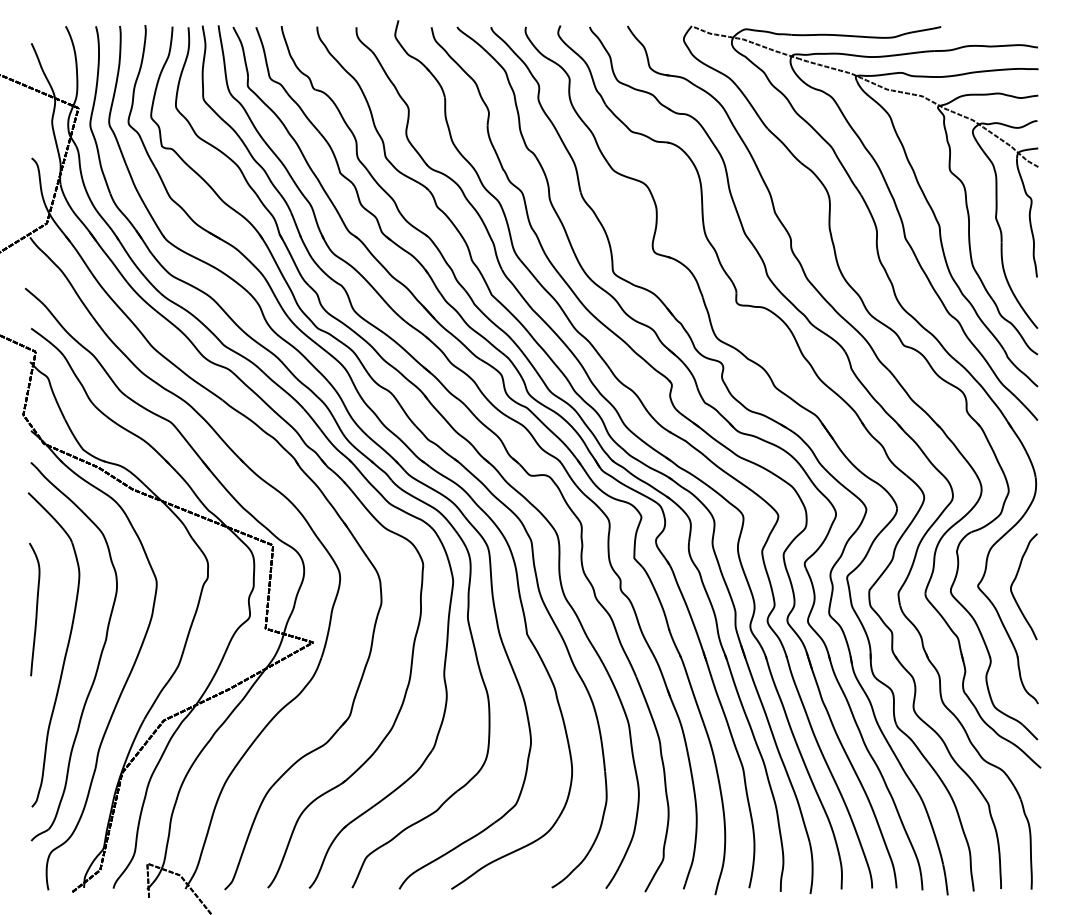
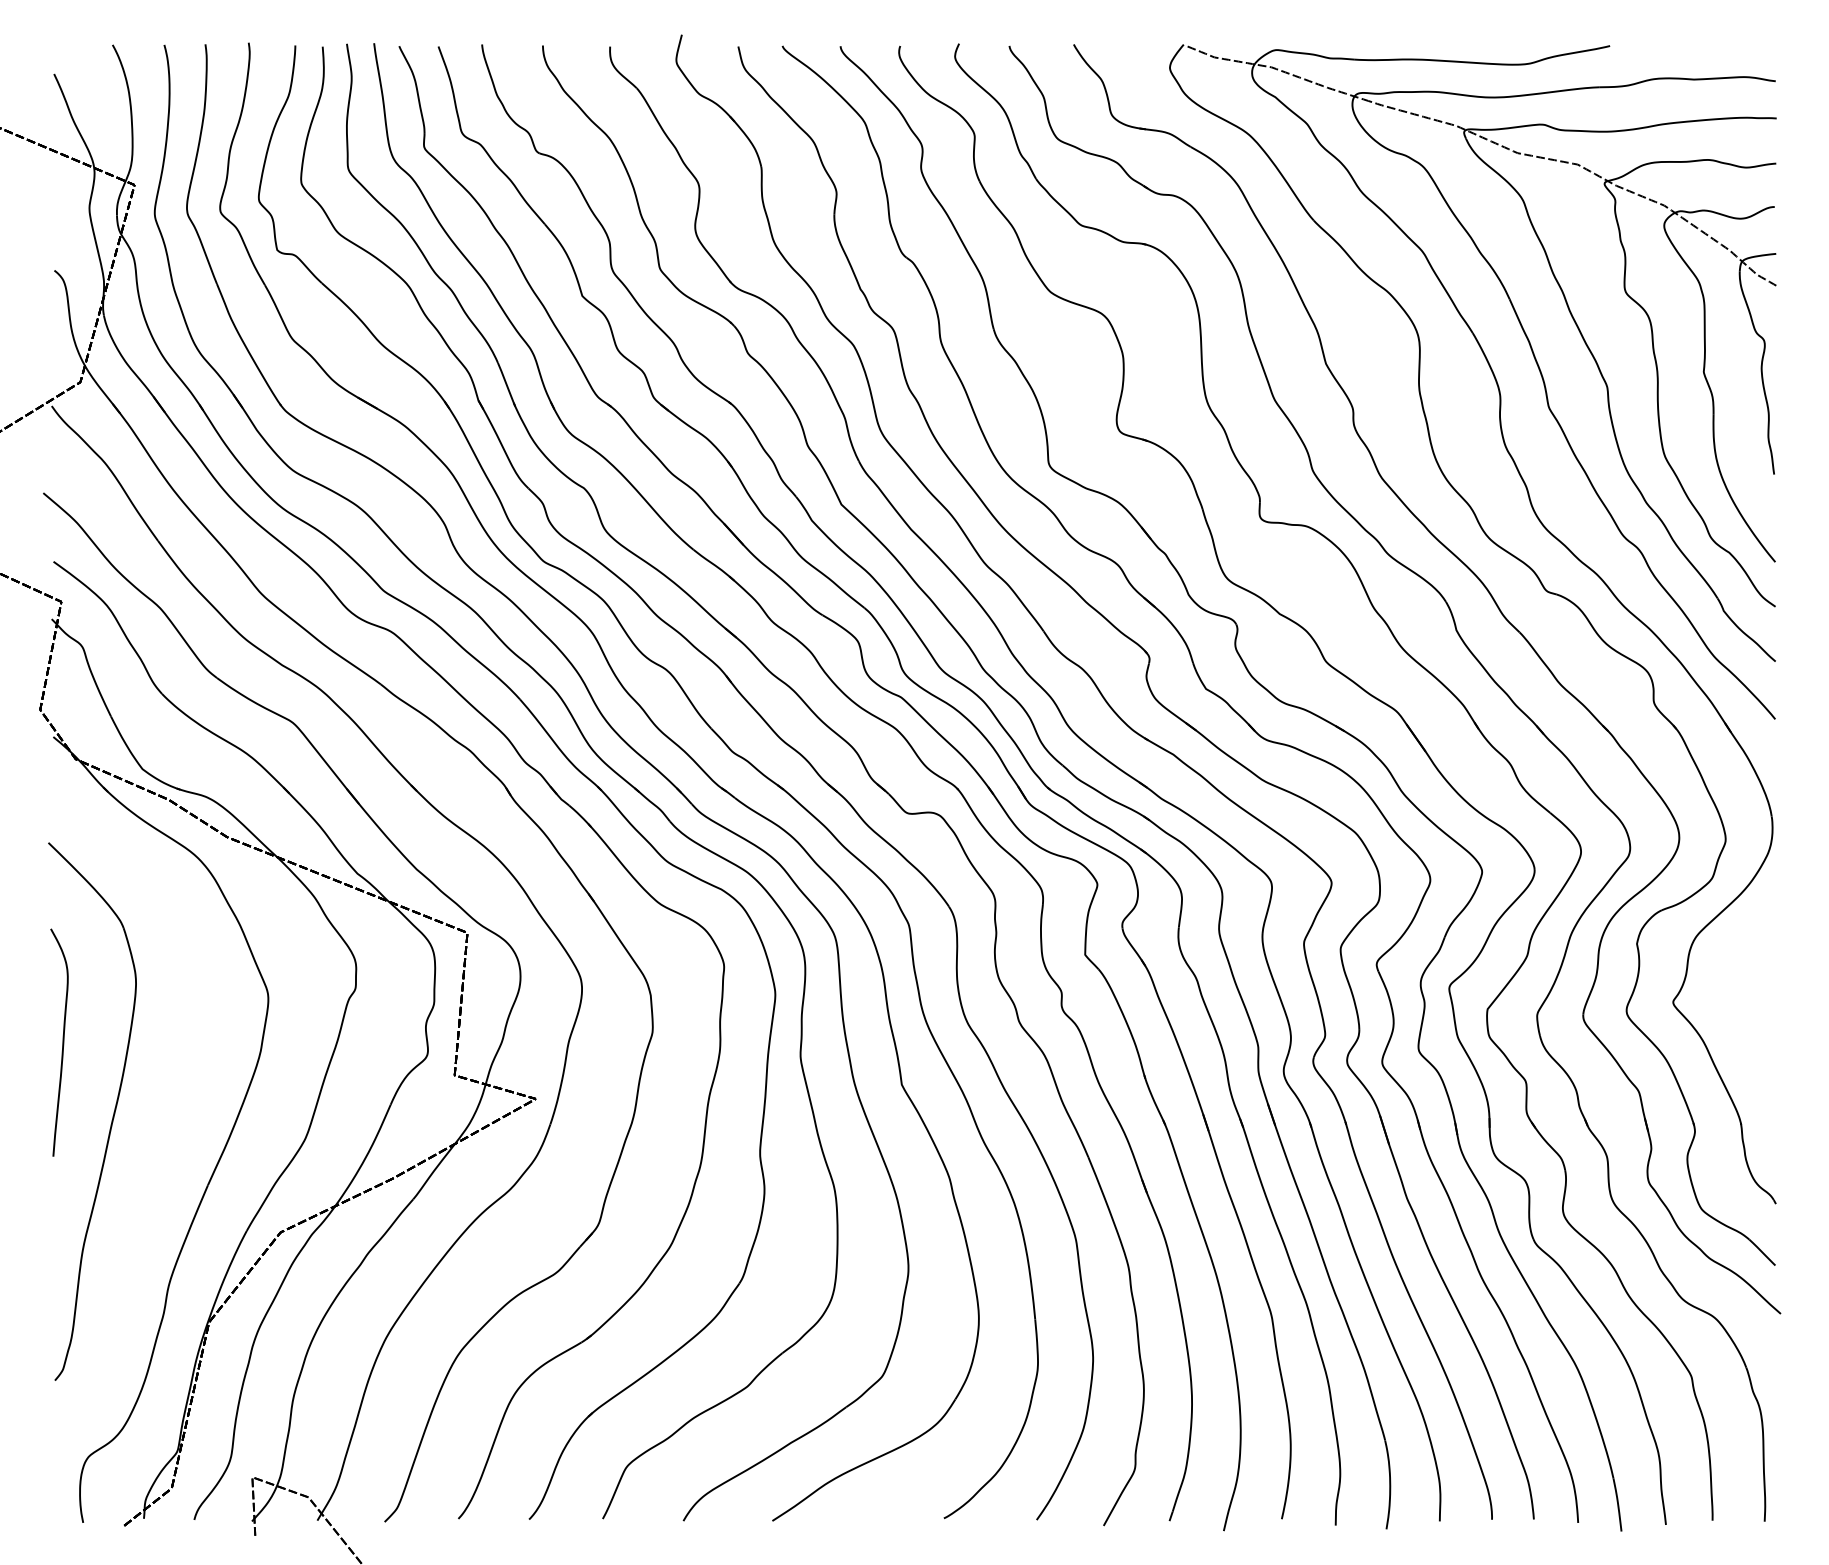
curve: (1014, 582) -> (1735, 996), removed
part: (99, 656) -> (170, 1122), removed

